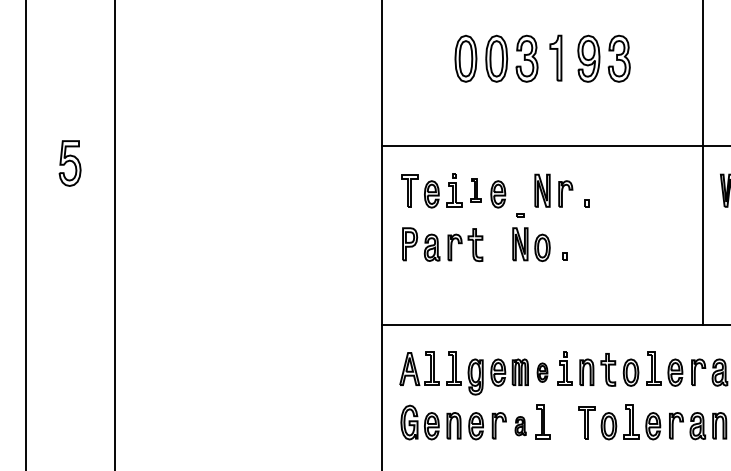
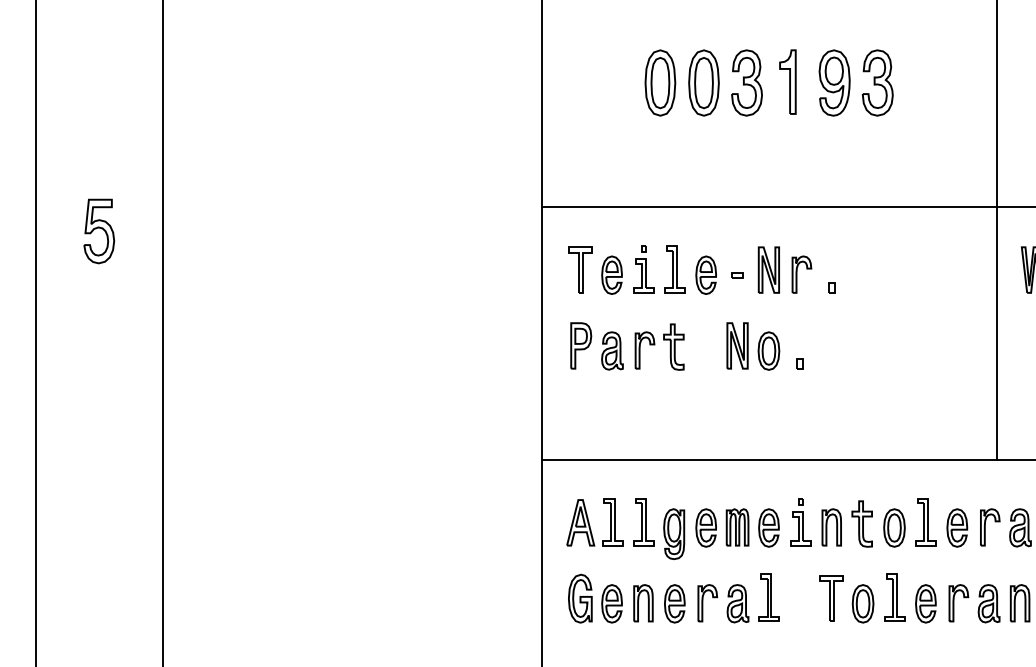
part: (475, 190) -> (674, 269), size x1.43
part: (520, 215) -> (737, 275), moved
part: (542, 372) -> (768, 527), size x1.43
part: (520, 425) -> (737, 603), size x1.43

